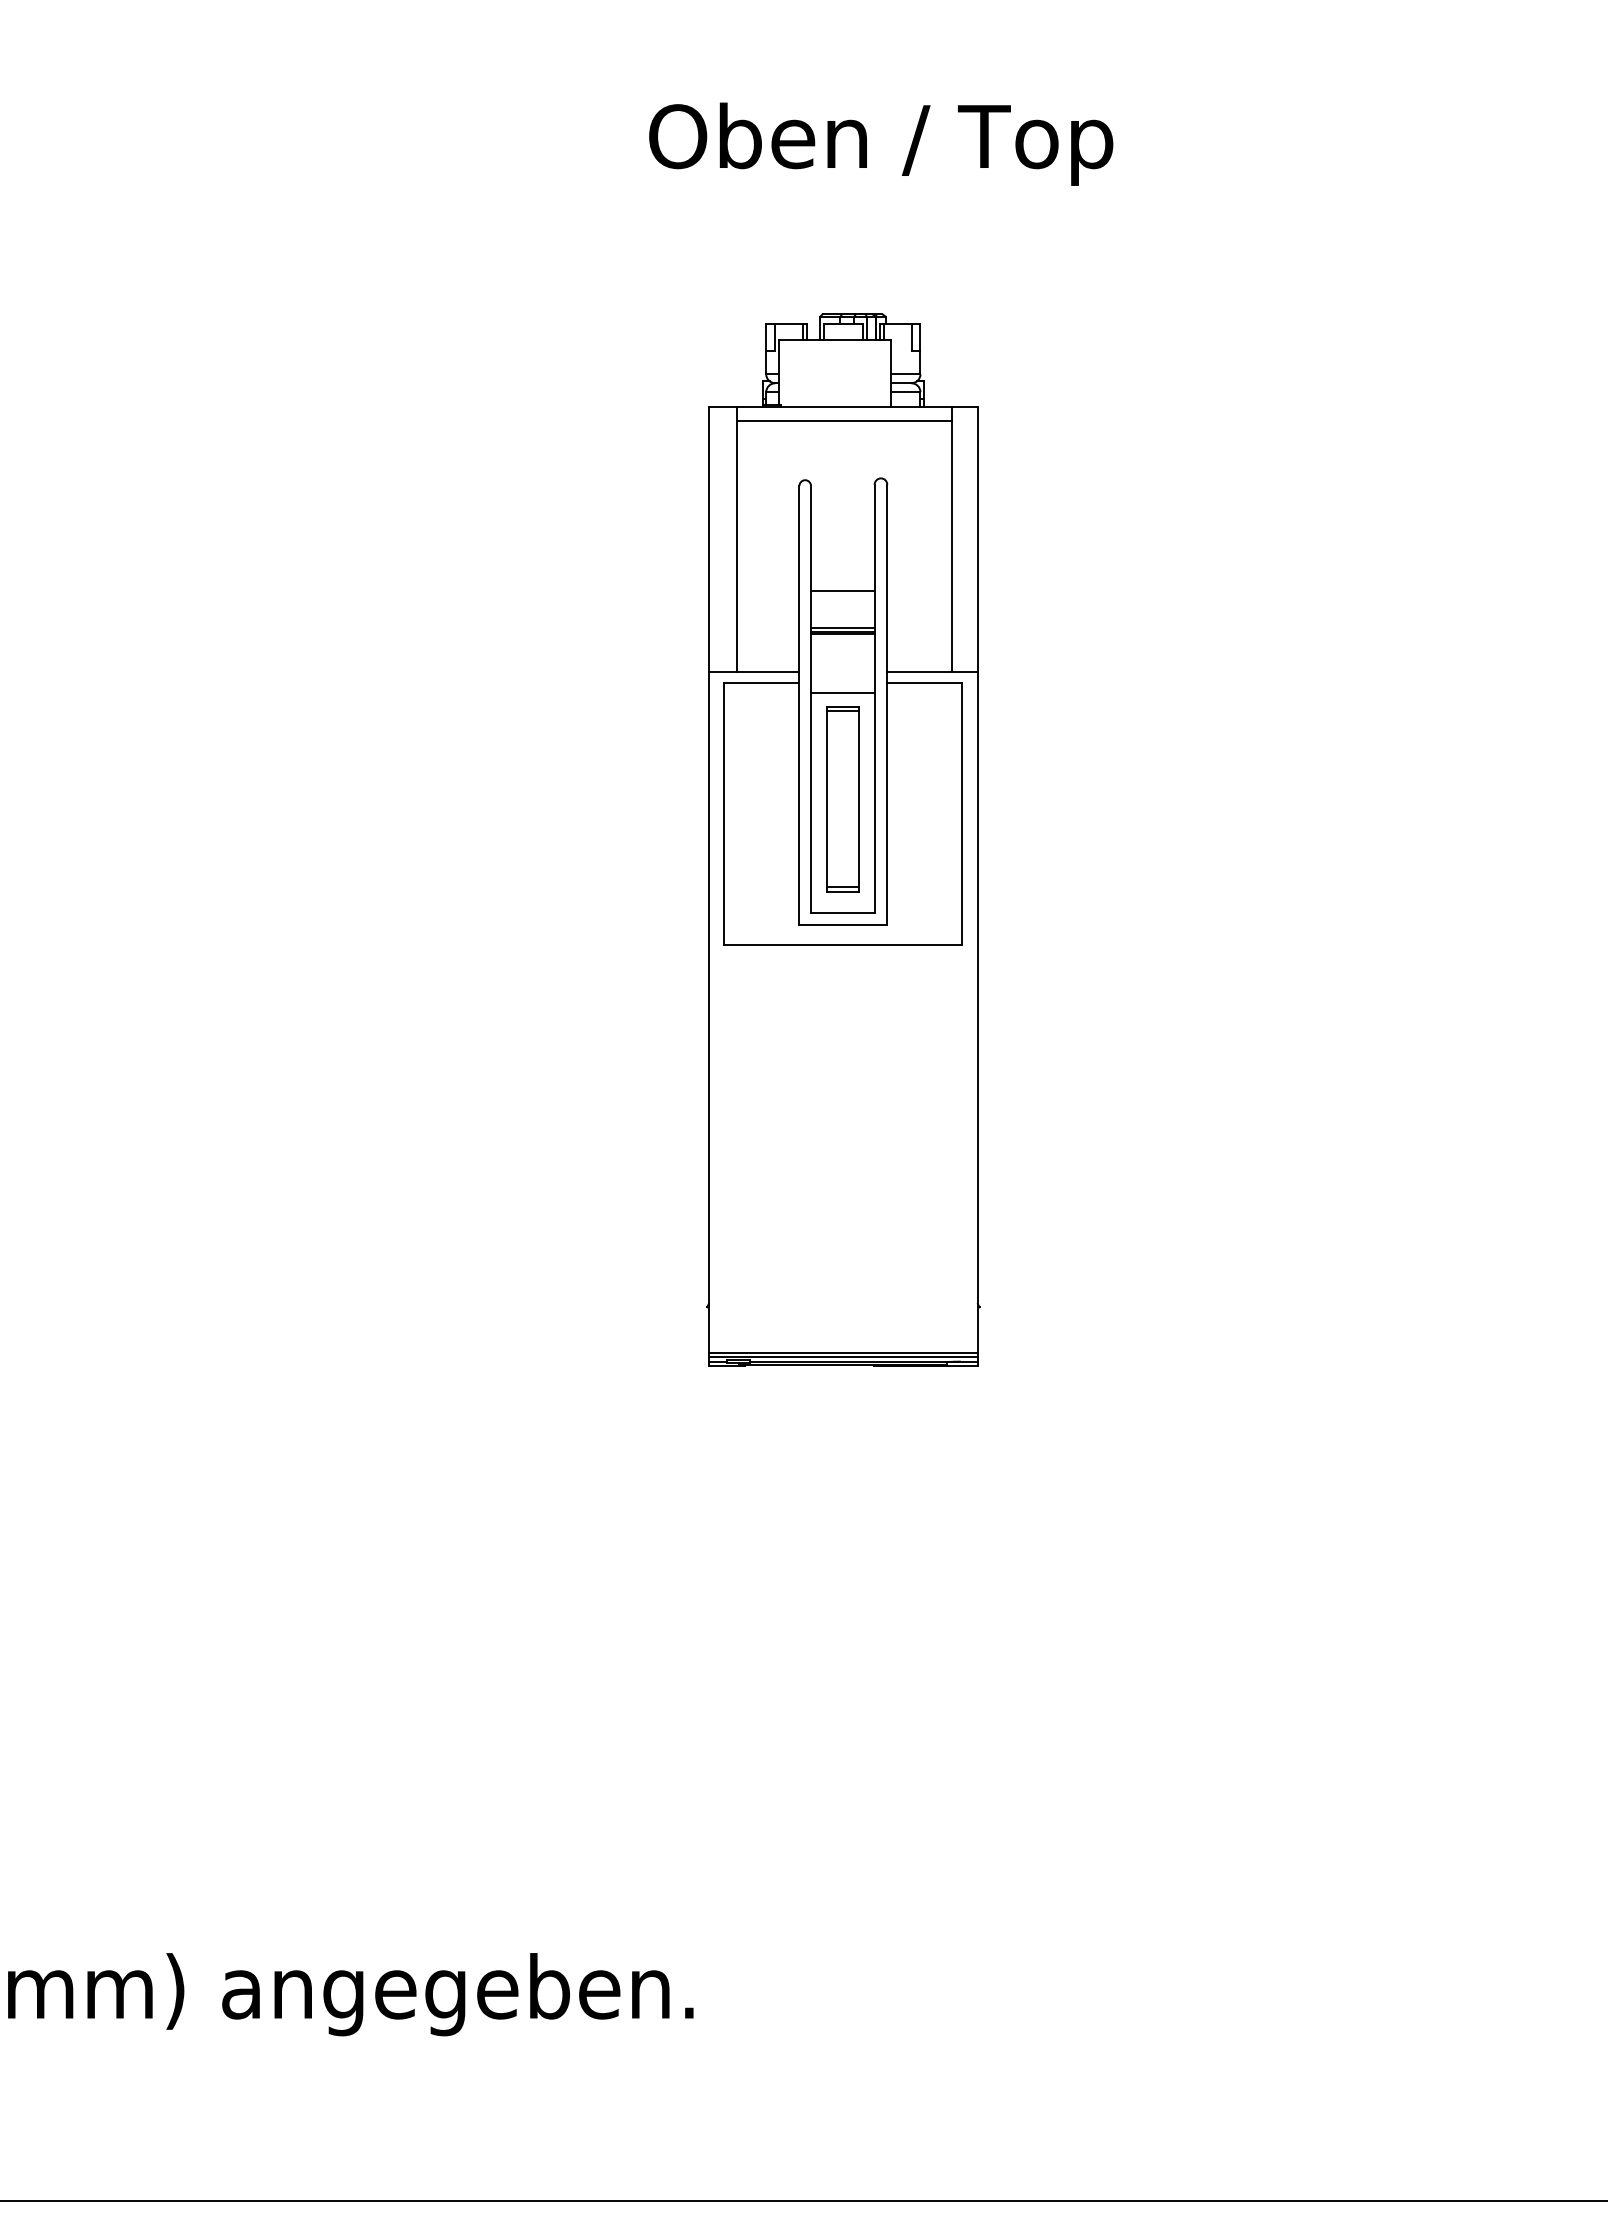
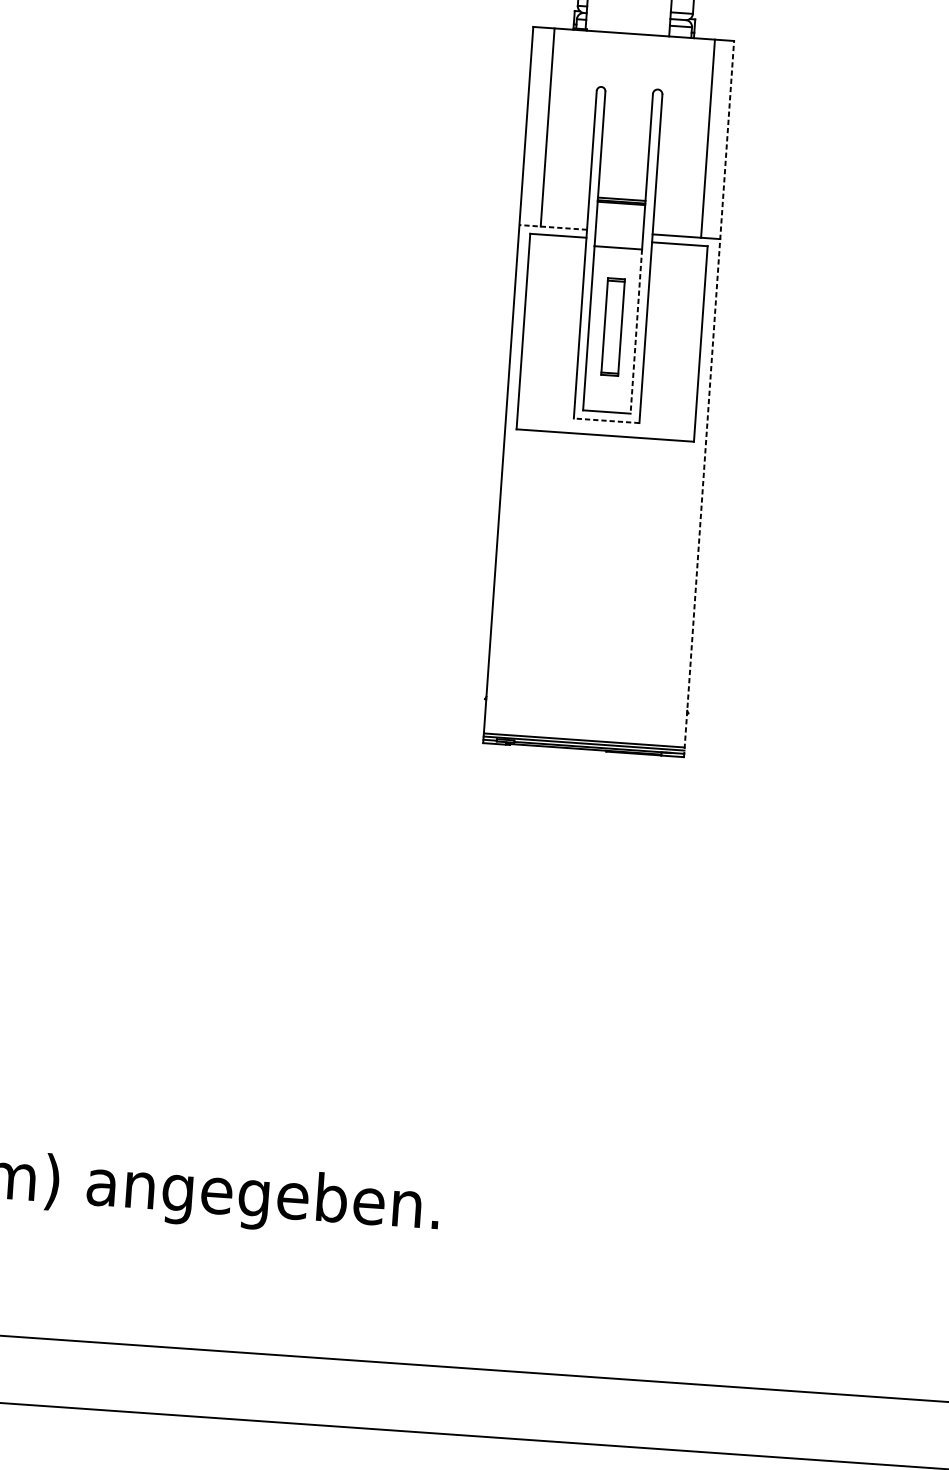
line: (844, 420) -> (633, 44), removed
line: (842, 591) -> (623, 171), removed
line: (753, 672) -> (552, 227), solid -> dashed
part: (842, 799) -> (612, 327), size x0.7
line: (874, 803) -> (636, 331), solid -> dashed
line: (977, 886) -> (708, 399), solid -> dashed
line: (843, 924) -> (606, 420), solid -> dashed

